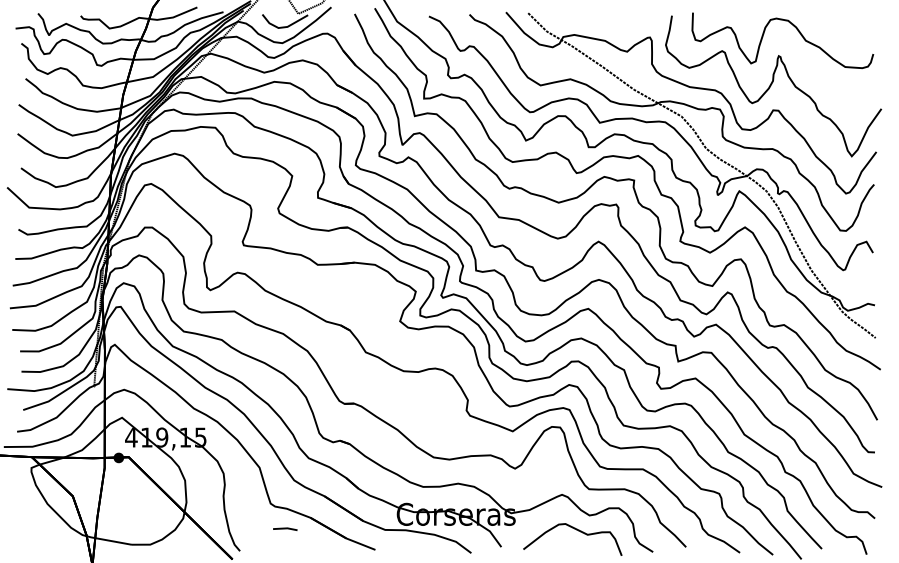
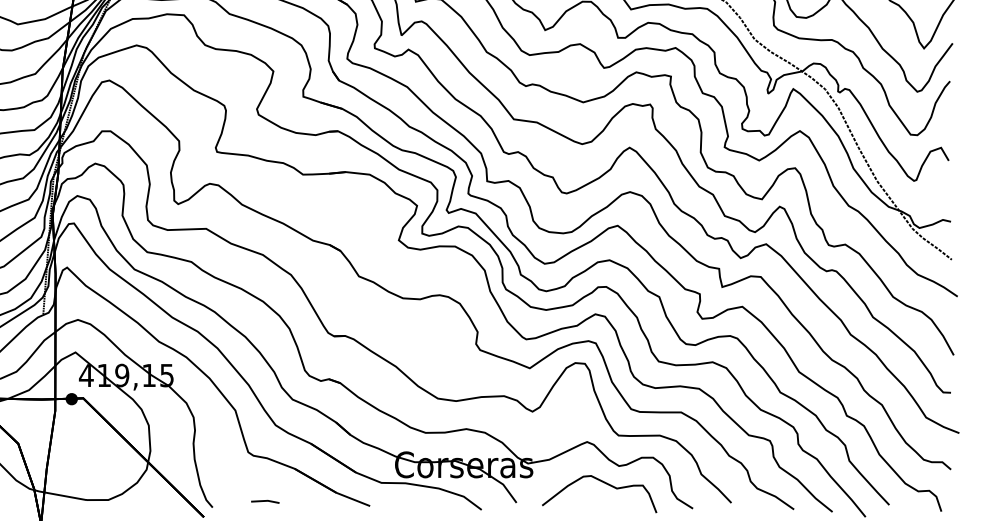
line: (285, 528) -> (265, 500), moved

